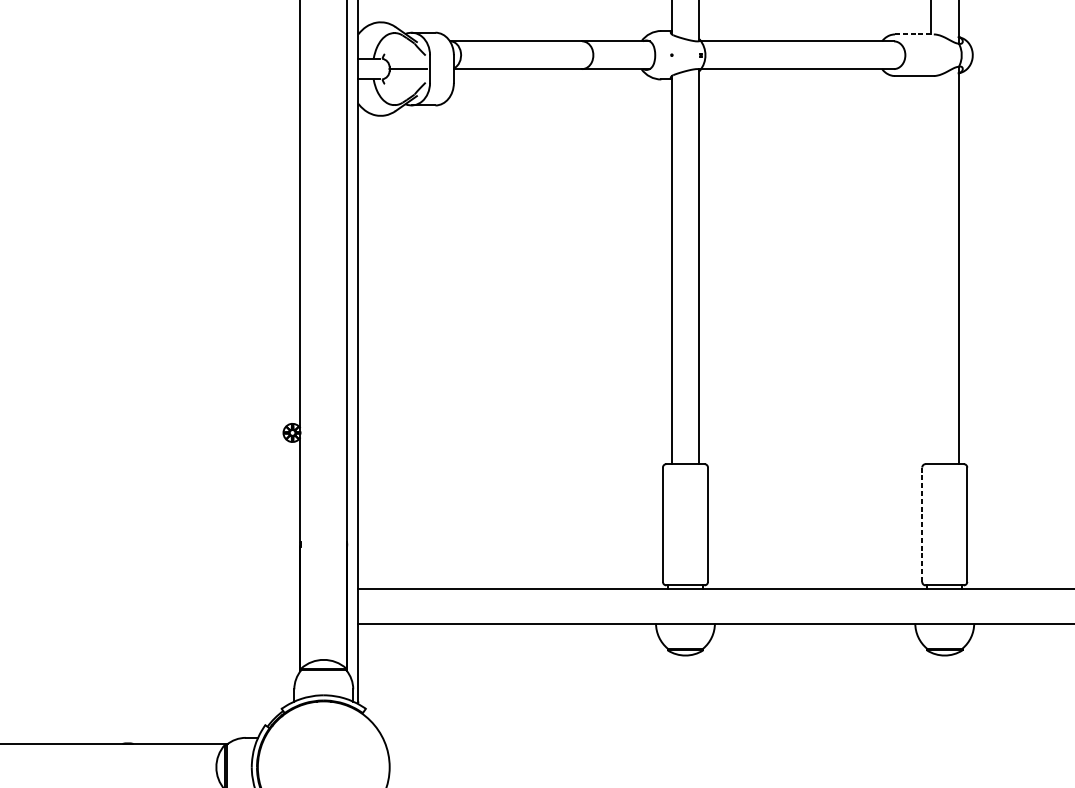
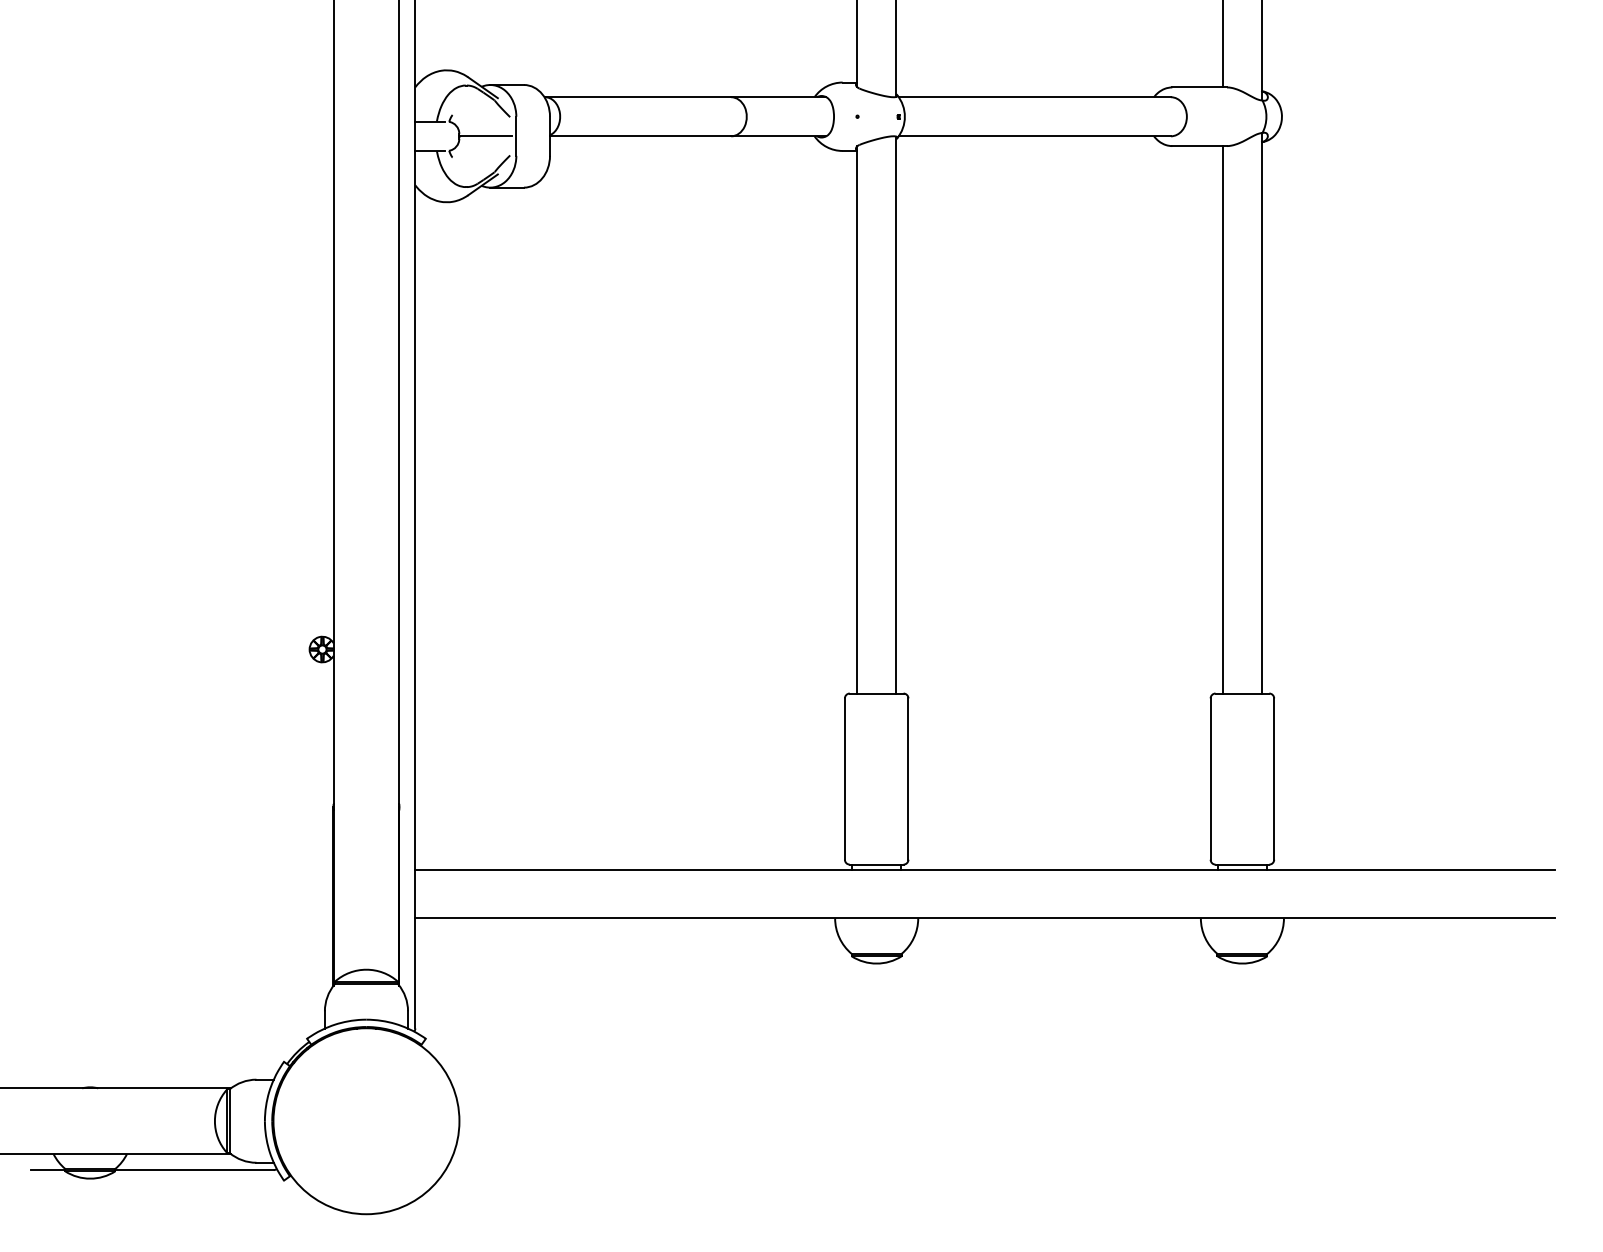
line: (915, 34) -> (1200, 87), dashed -> solid
line: (930, 269) -> (1222, 419), added
line: (922, 525) -> (1210, 779), dashed -> solid

